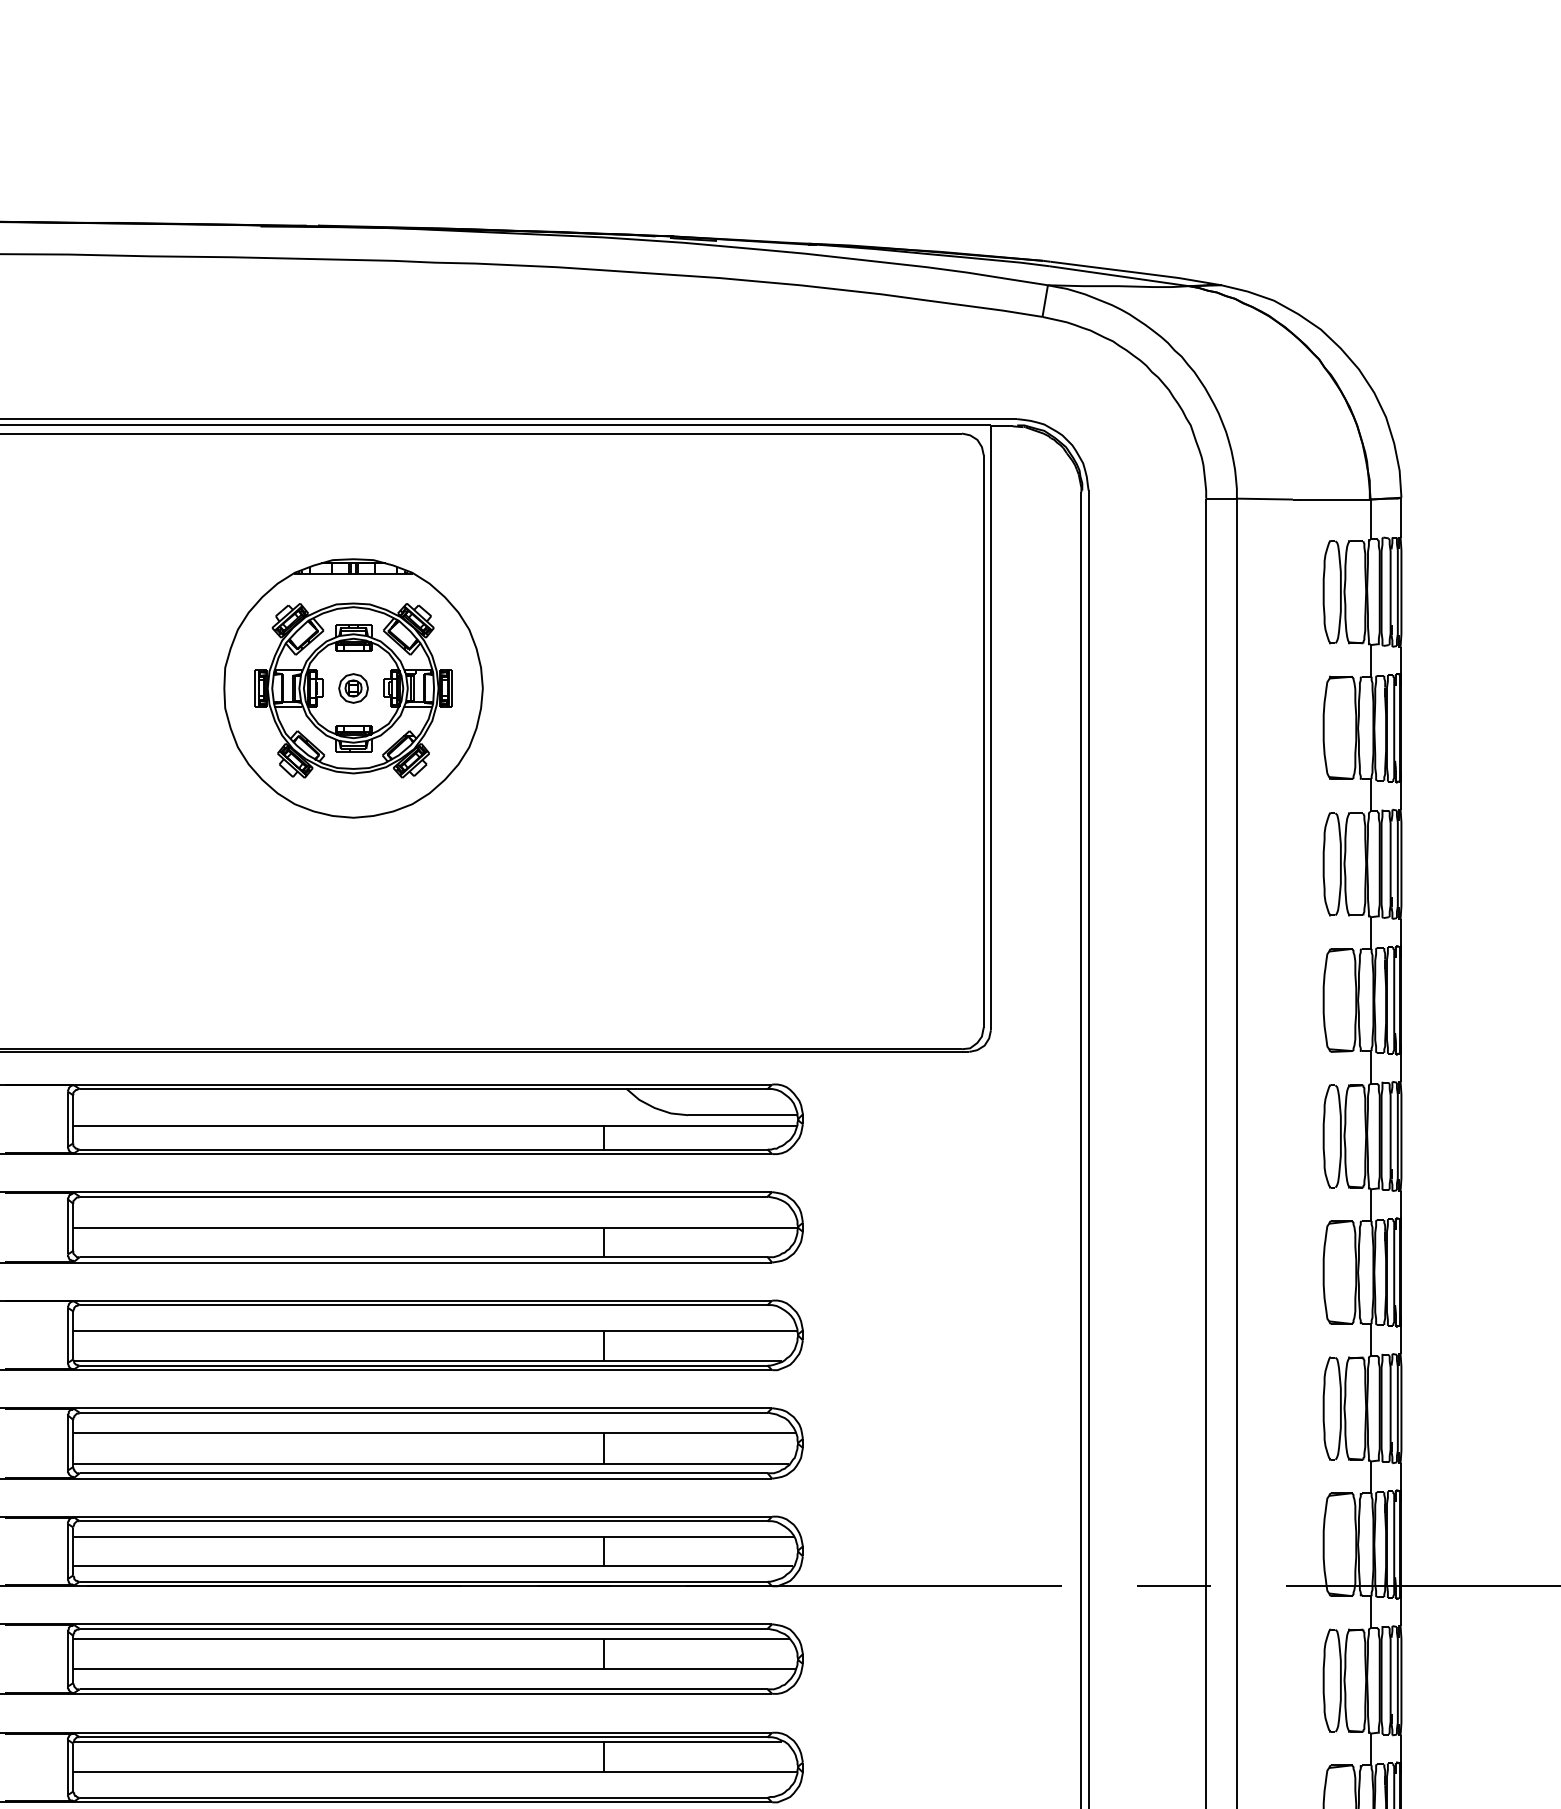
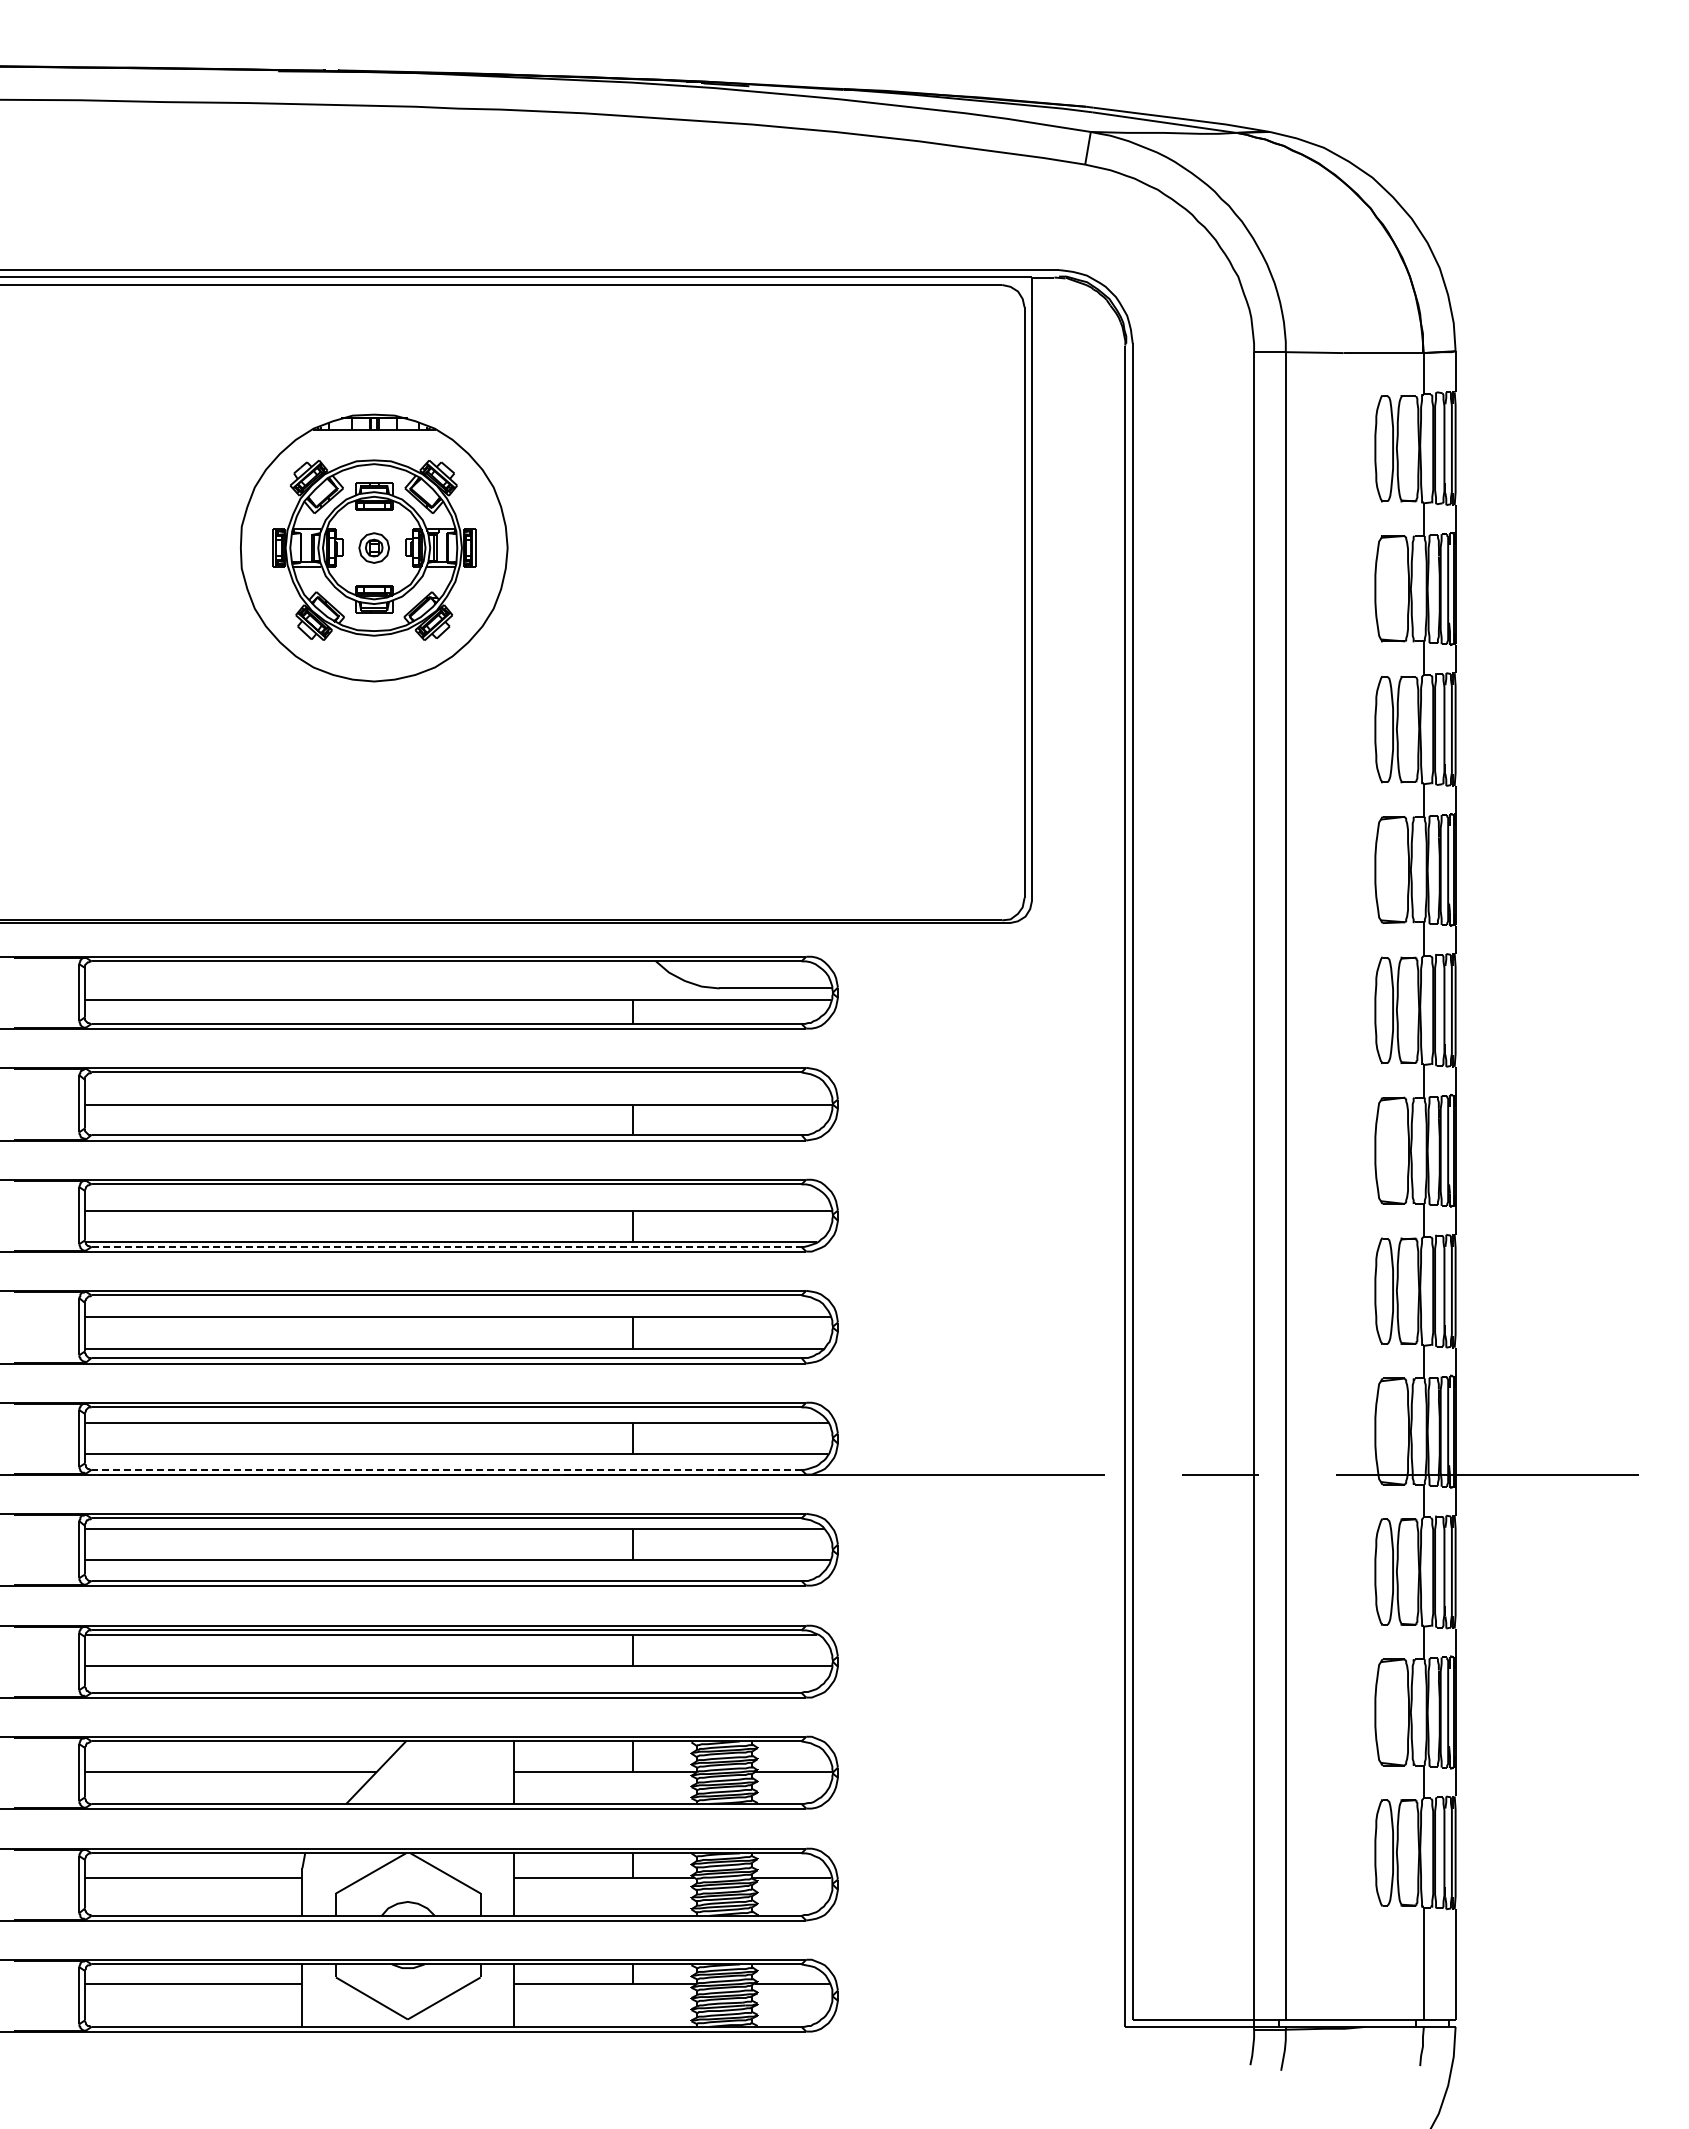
line: (424, 1365) -> (447, 1246), solid -> dashed
line: (423, 1581) -> (446, 1469), solid -> dashed

